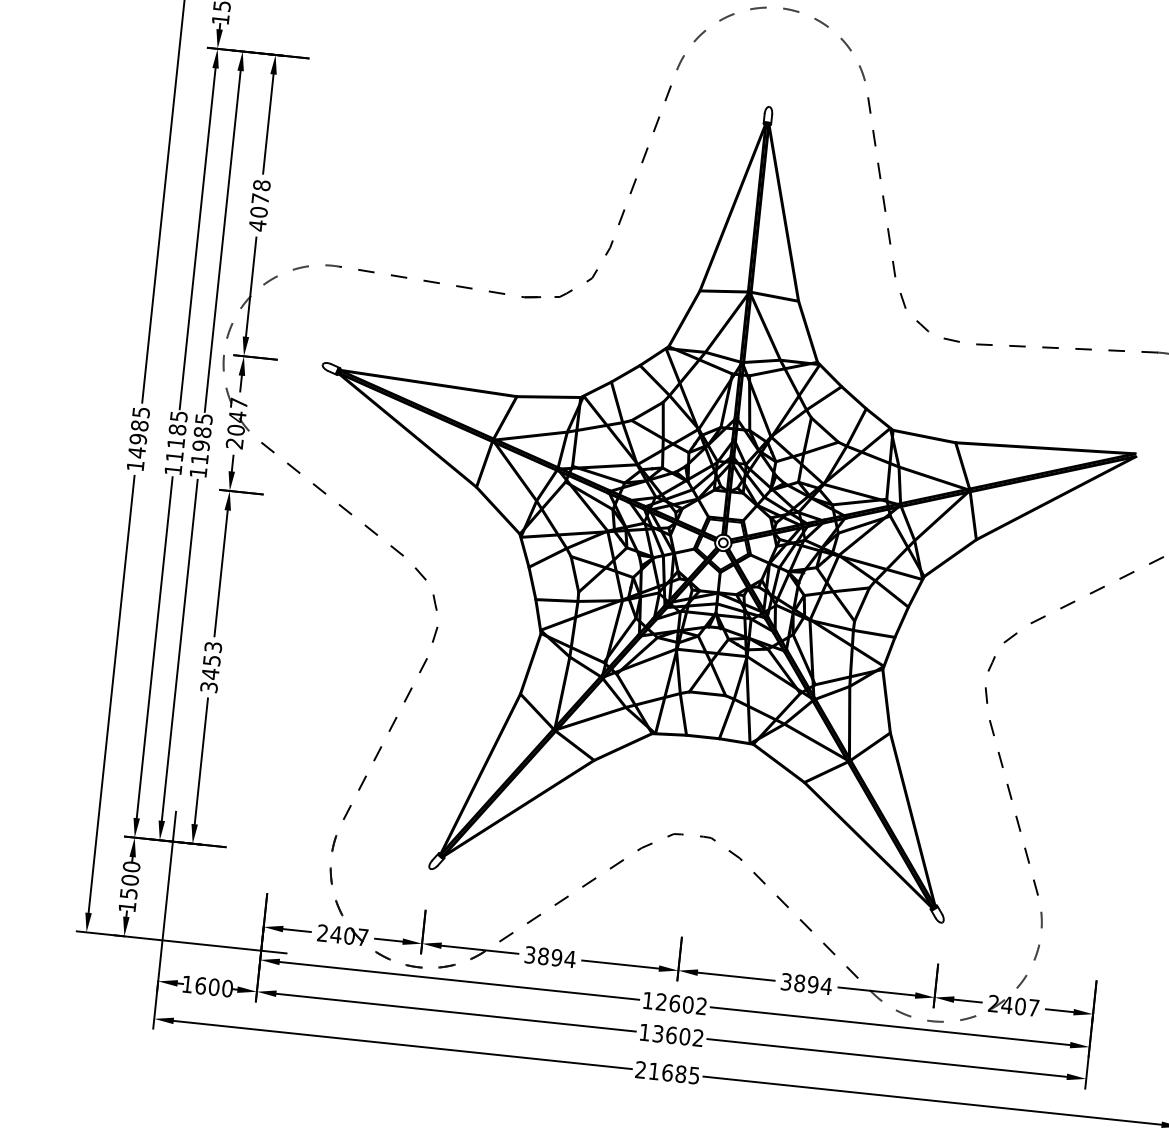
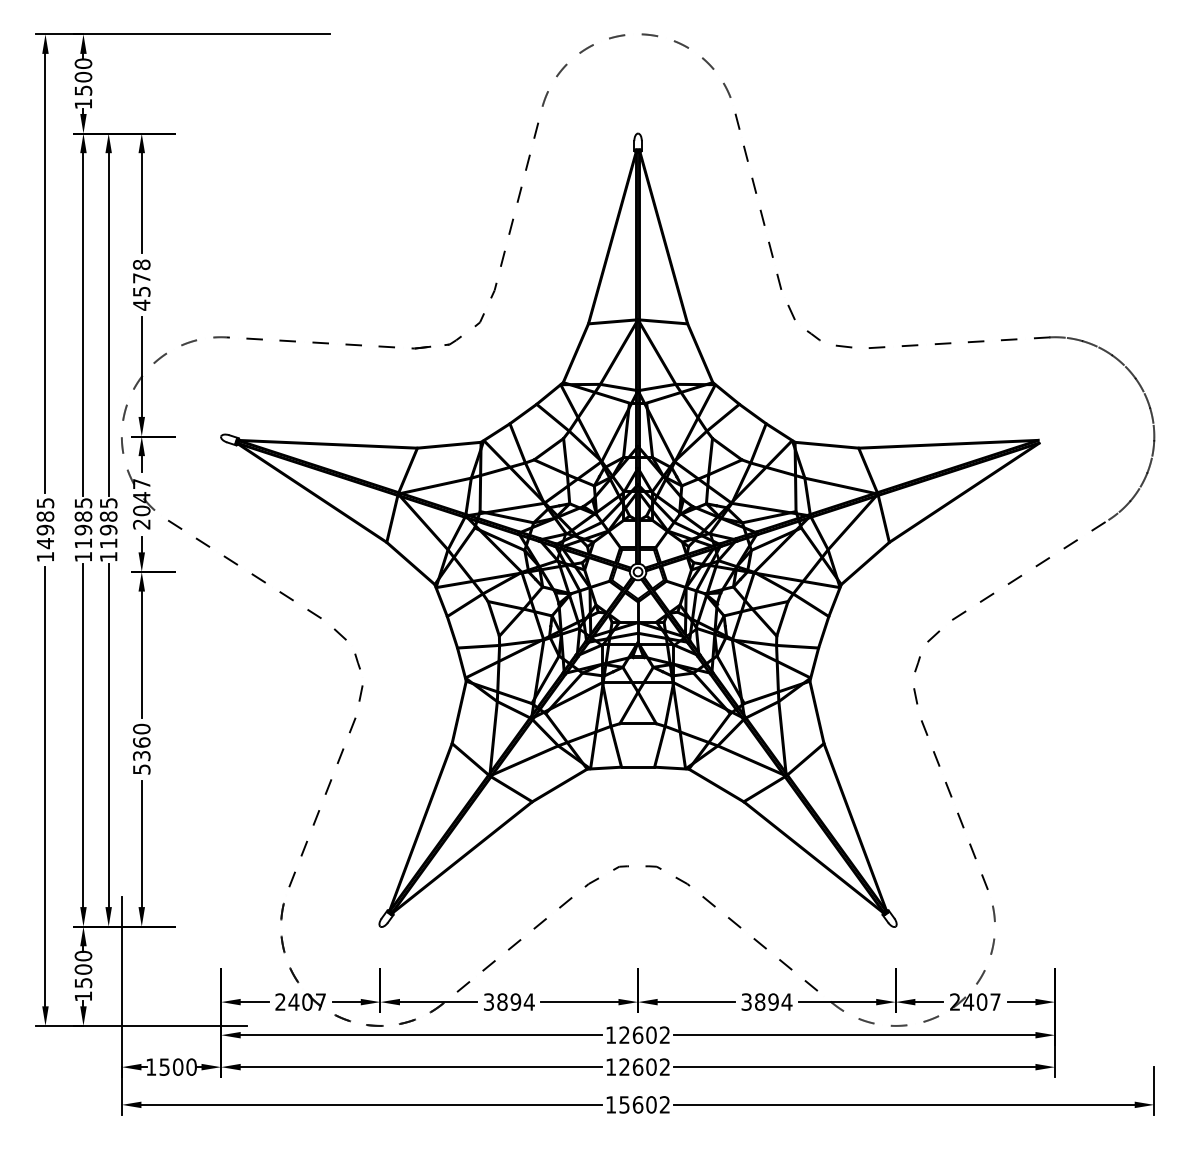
text: (258, 212) -> (141, 291), 4078 -> 4578
text: (176, 442) -> (83, 529), 11185 -> 11985
text: (211, 666) -> (141, 748), 3453 -> 5360
text: (200, 985) -> (164, 1066), 1600 -> 1500
text: (658, 1033) -> (624, 1066), 13602 -> 12602
text: (667, 1072) -> (637, 1104), 21685 -> 15602

